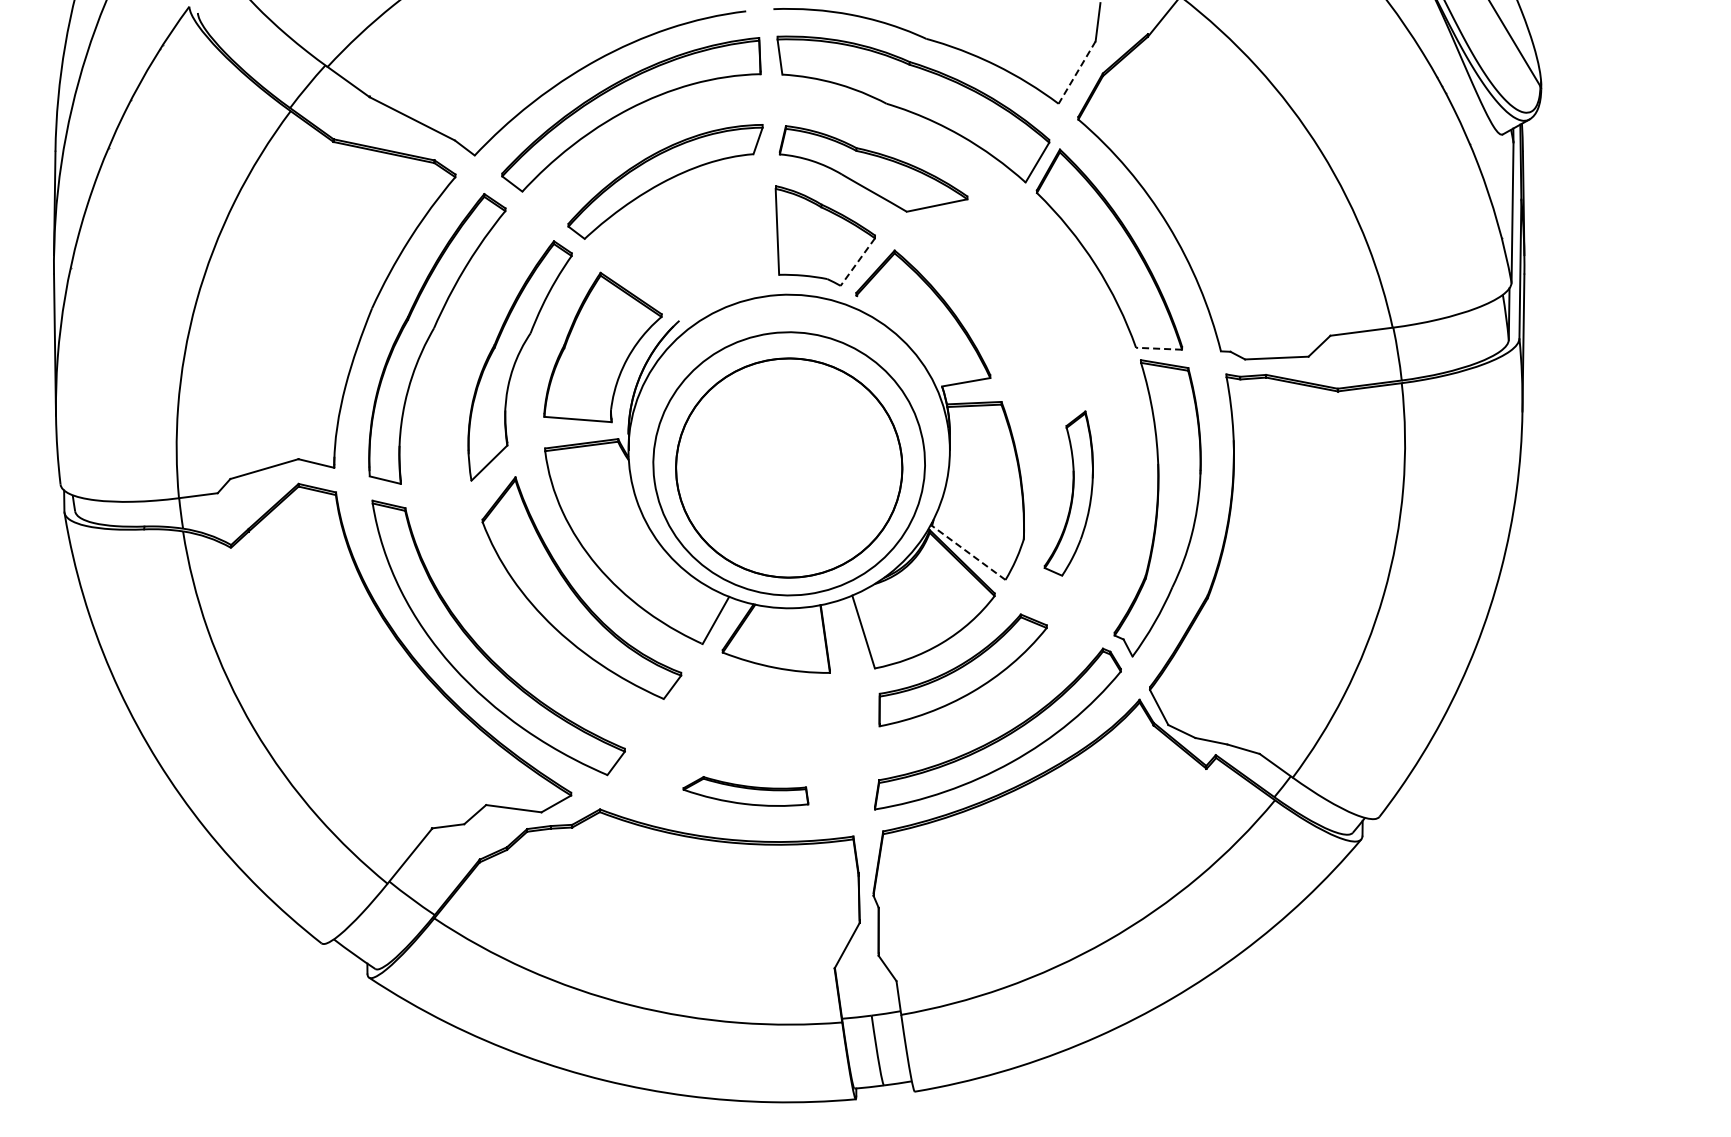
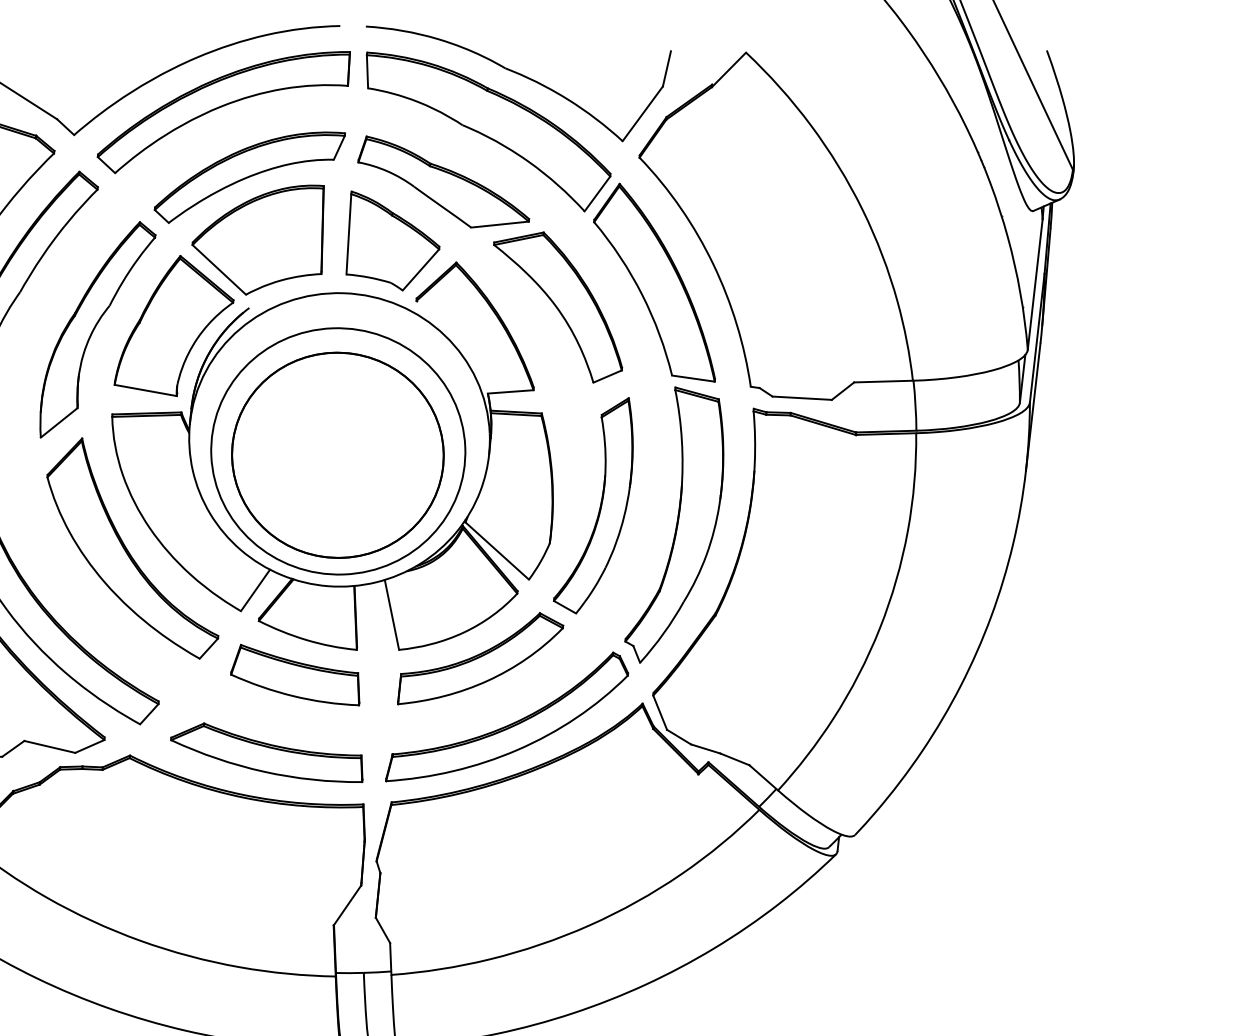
line: (1076, 73) -> (642, 114), dashed -> solid
part: (682, 245) -> (259, 238), added
line: (857, 262) -> (420, 270), dashed -> solid
part: (1007, 286) -> (558, 306), added
line: (1158, 348) -> (692, 378), dashed -> solid
part: (1068, 493) -> (595, 504), size x1.43
line: (968, 552) -> (497, 550), dashed -> solid
part: (768, 706) -> (296, 675), added
part: (745, 791) -> (267, 752), size x1.67

